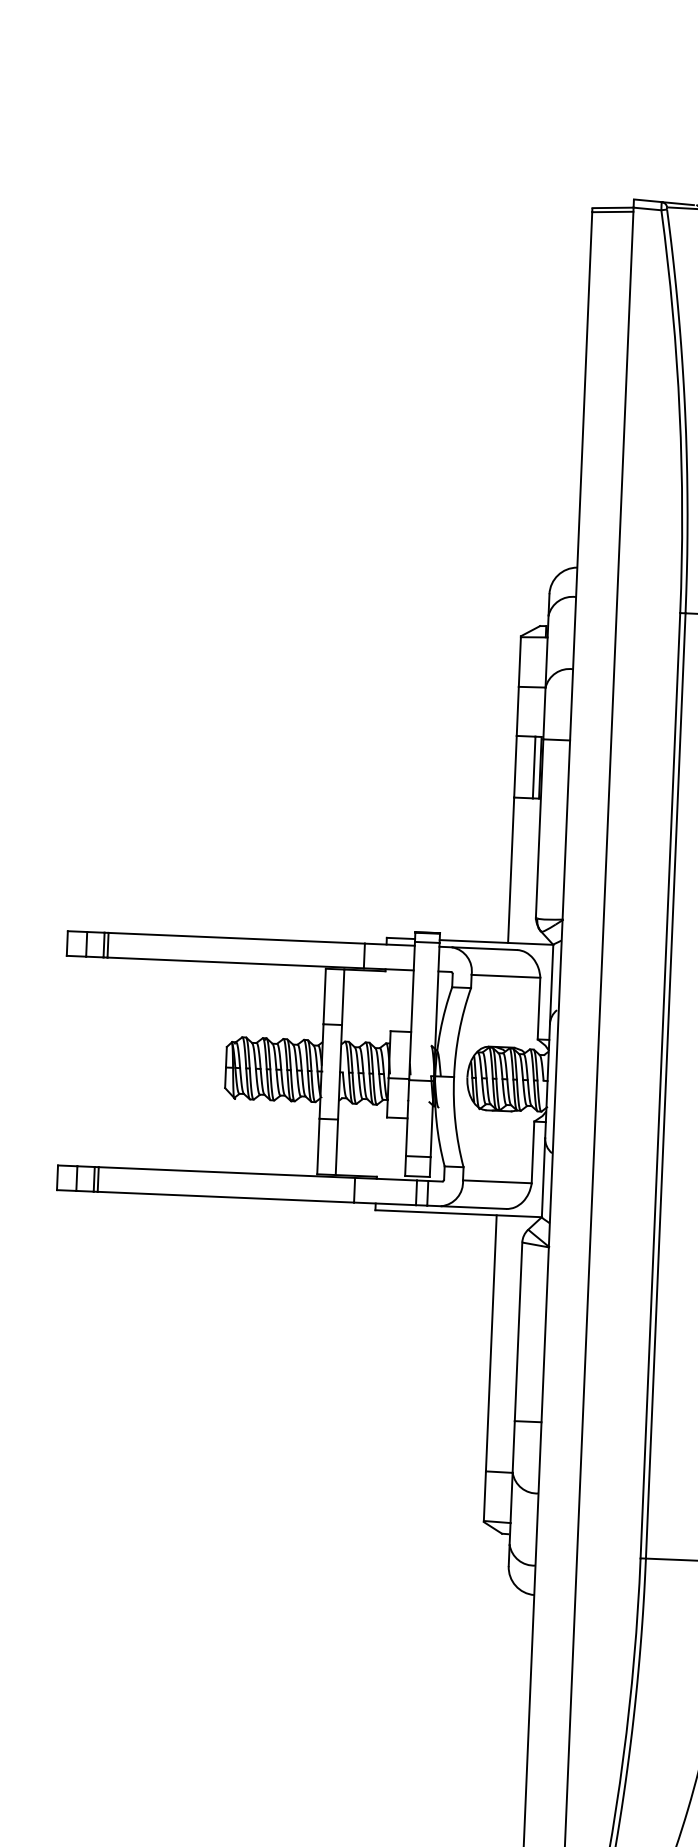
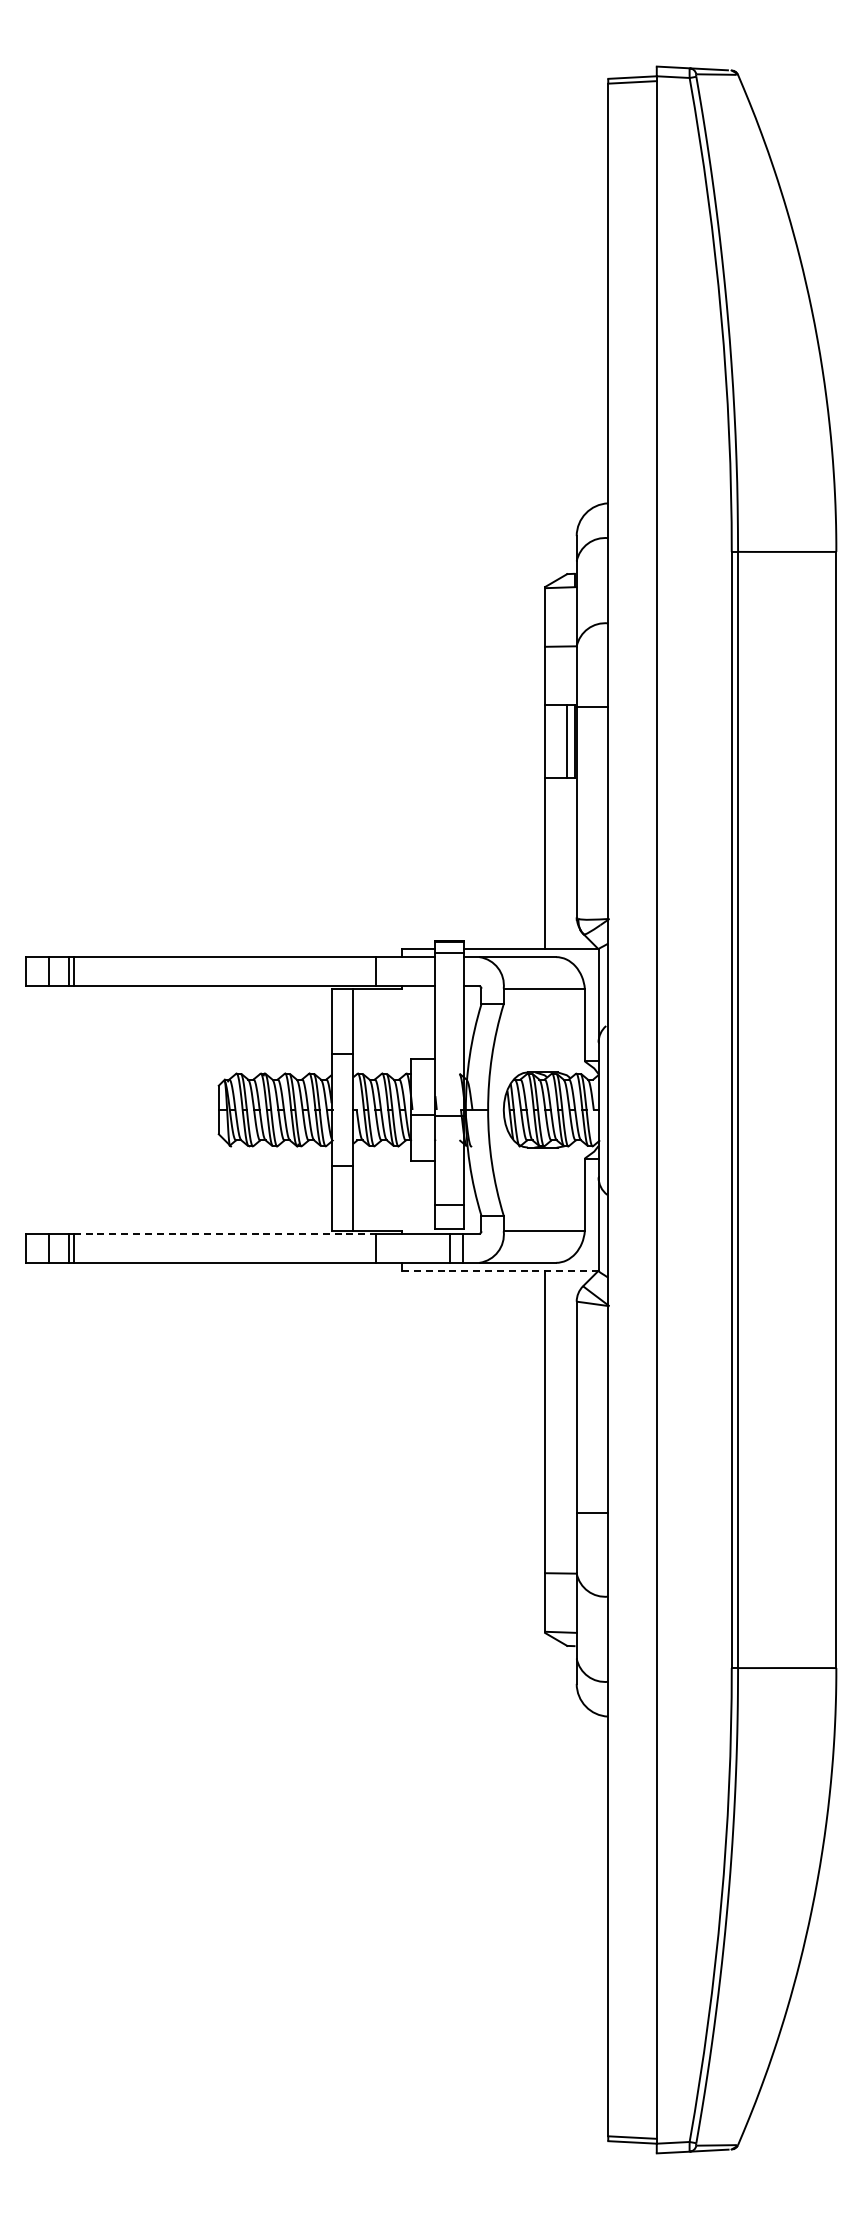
line: (227, 1172) -> (225, 1233), solid -> dashed
line: (458, 1213) -> (500, 1270), solid -> dashed

